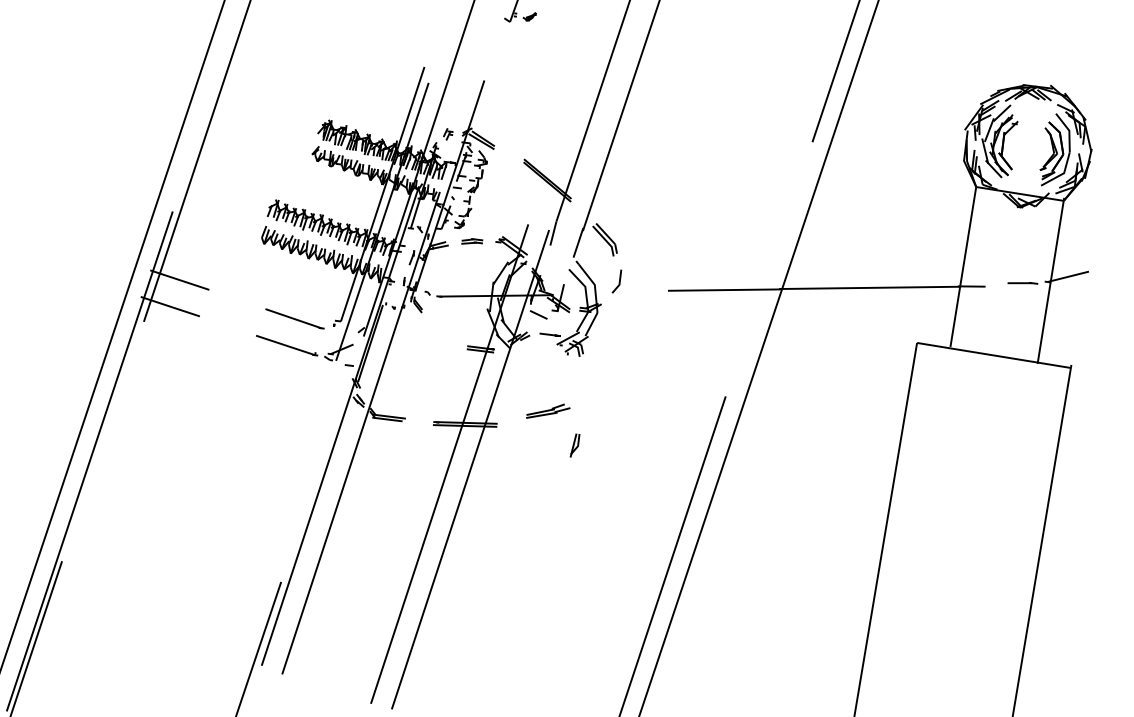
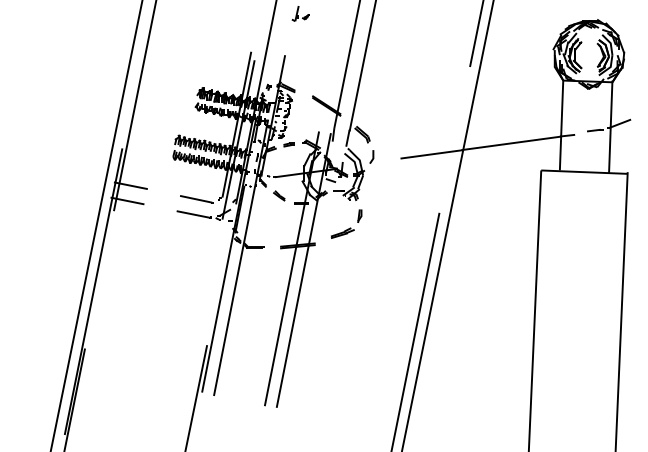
part: (443, 330) -> (279, 195), added
part: (574, 444) -> (359, 215), moved

